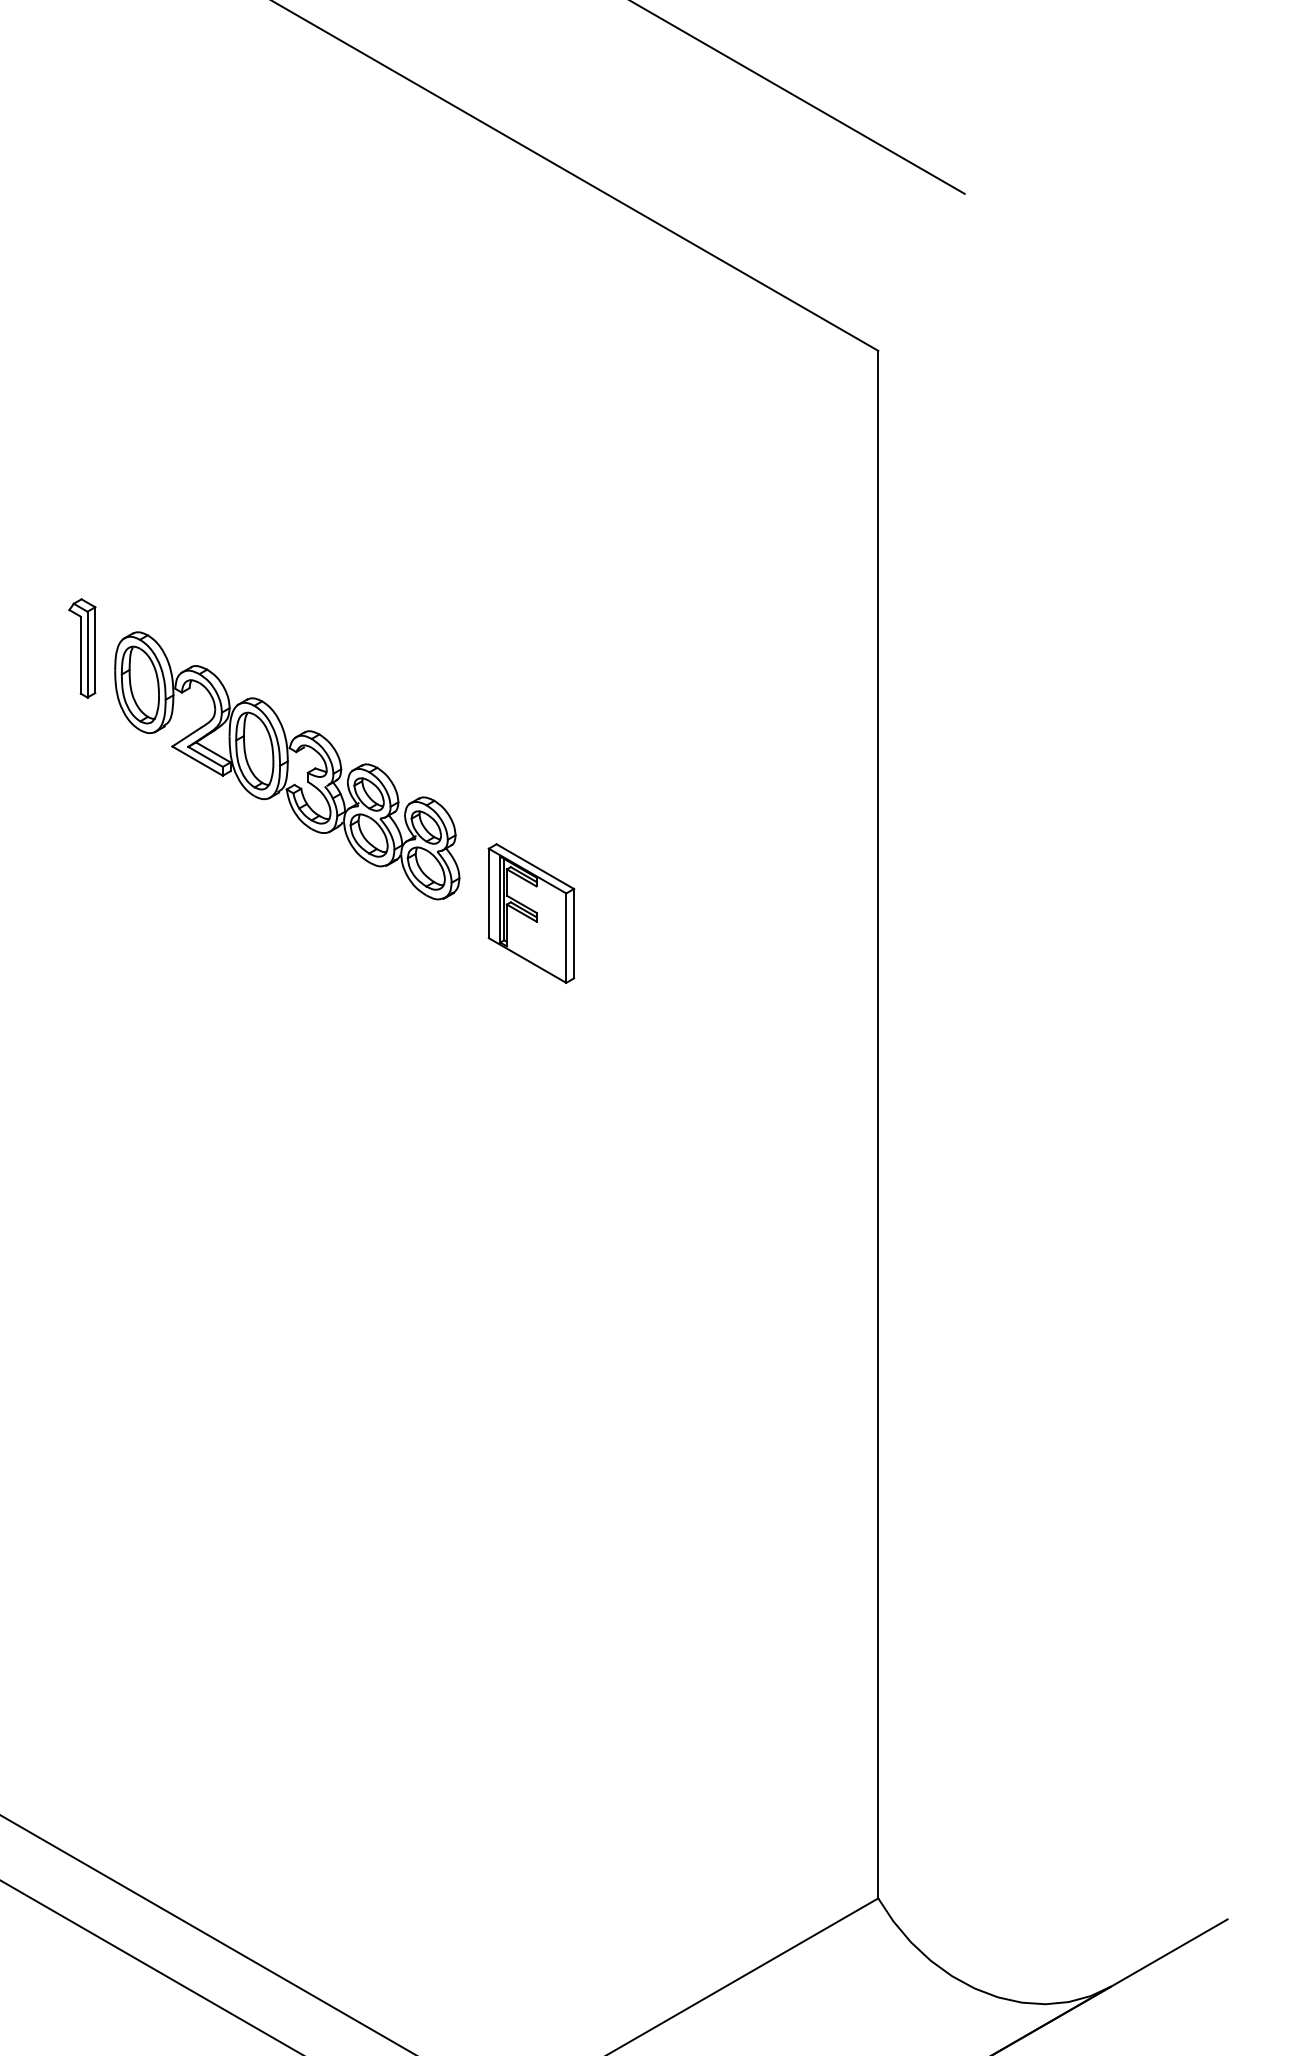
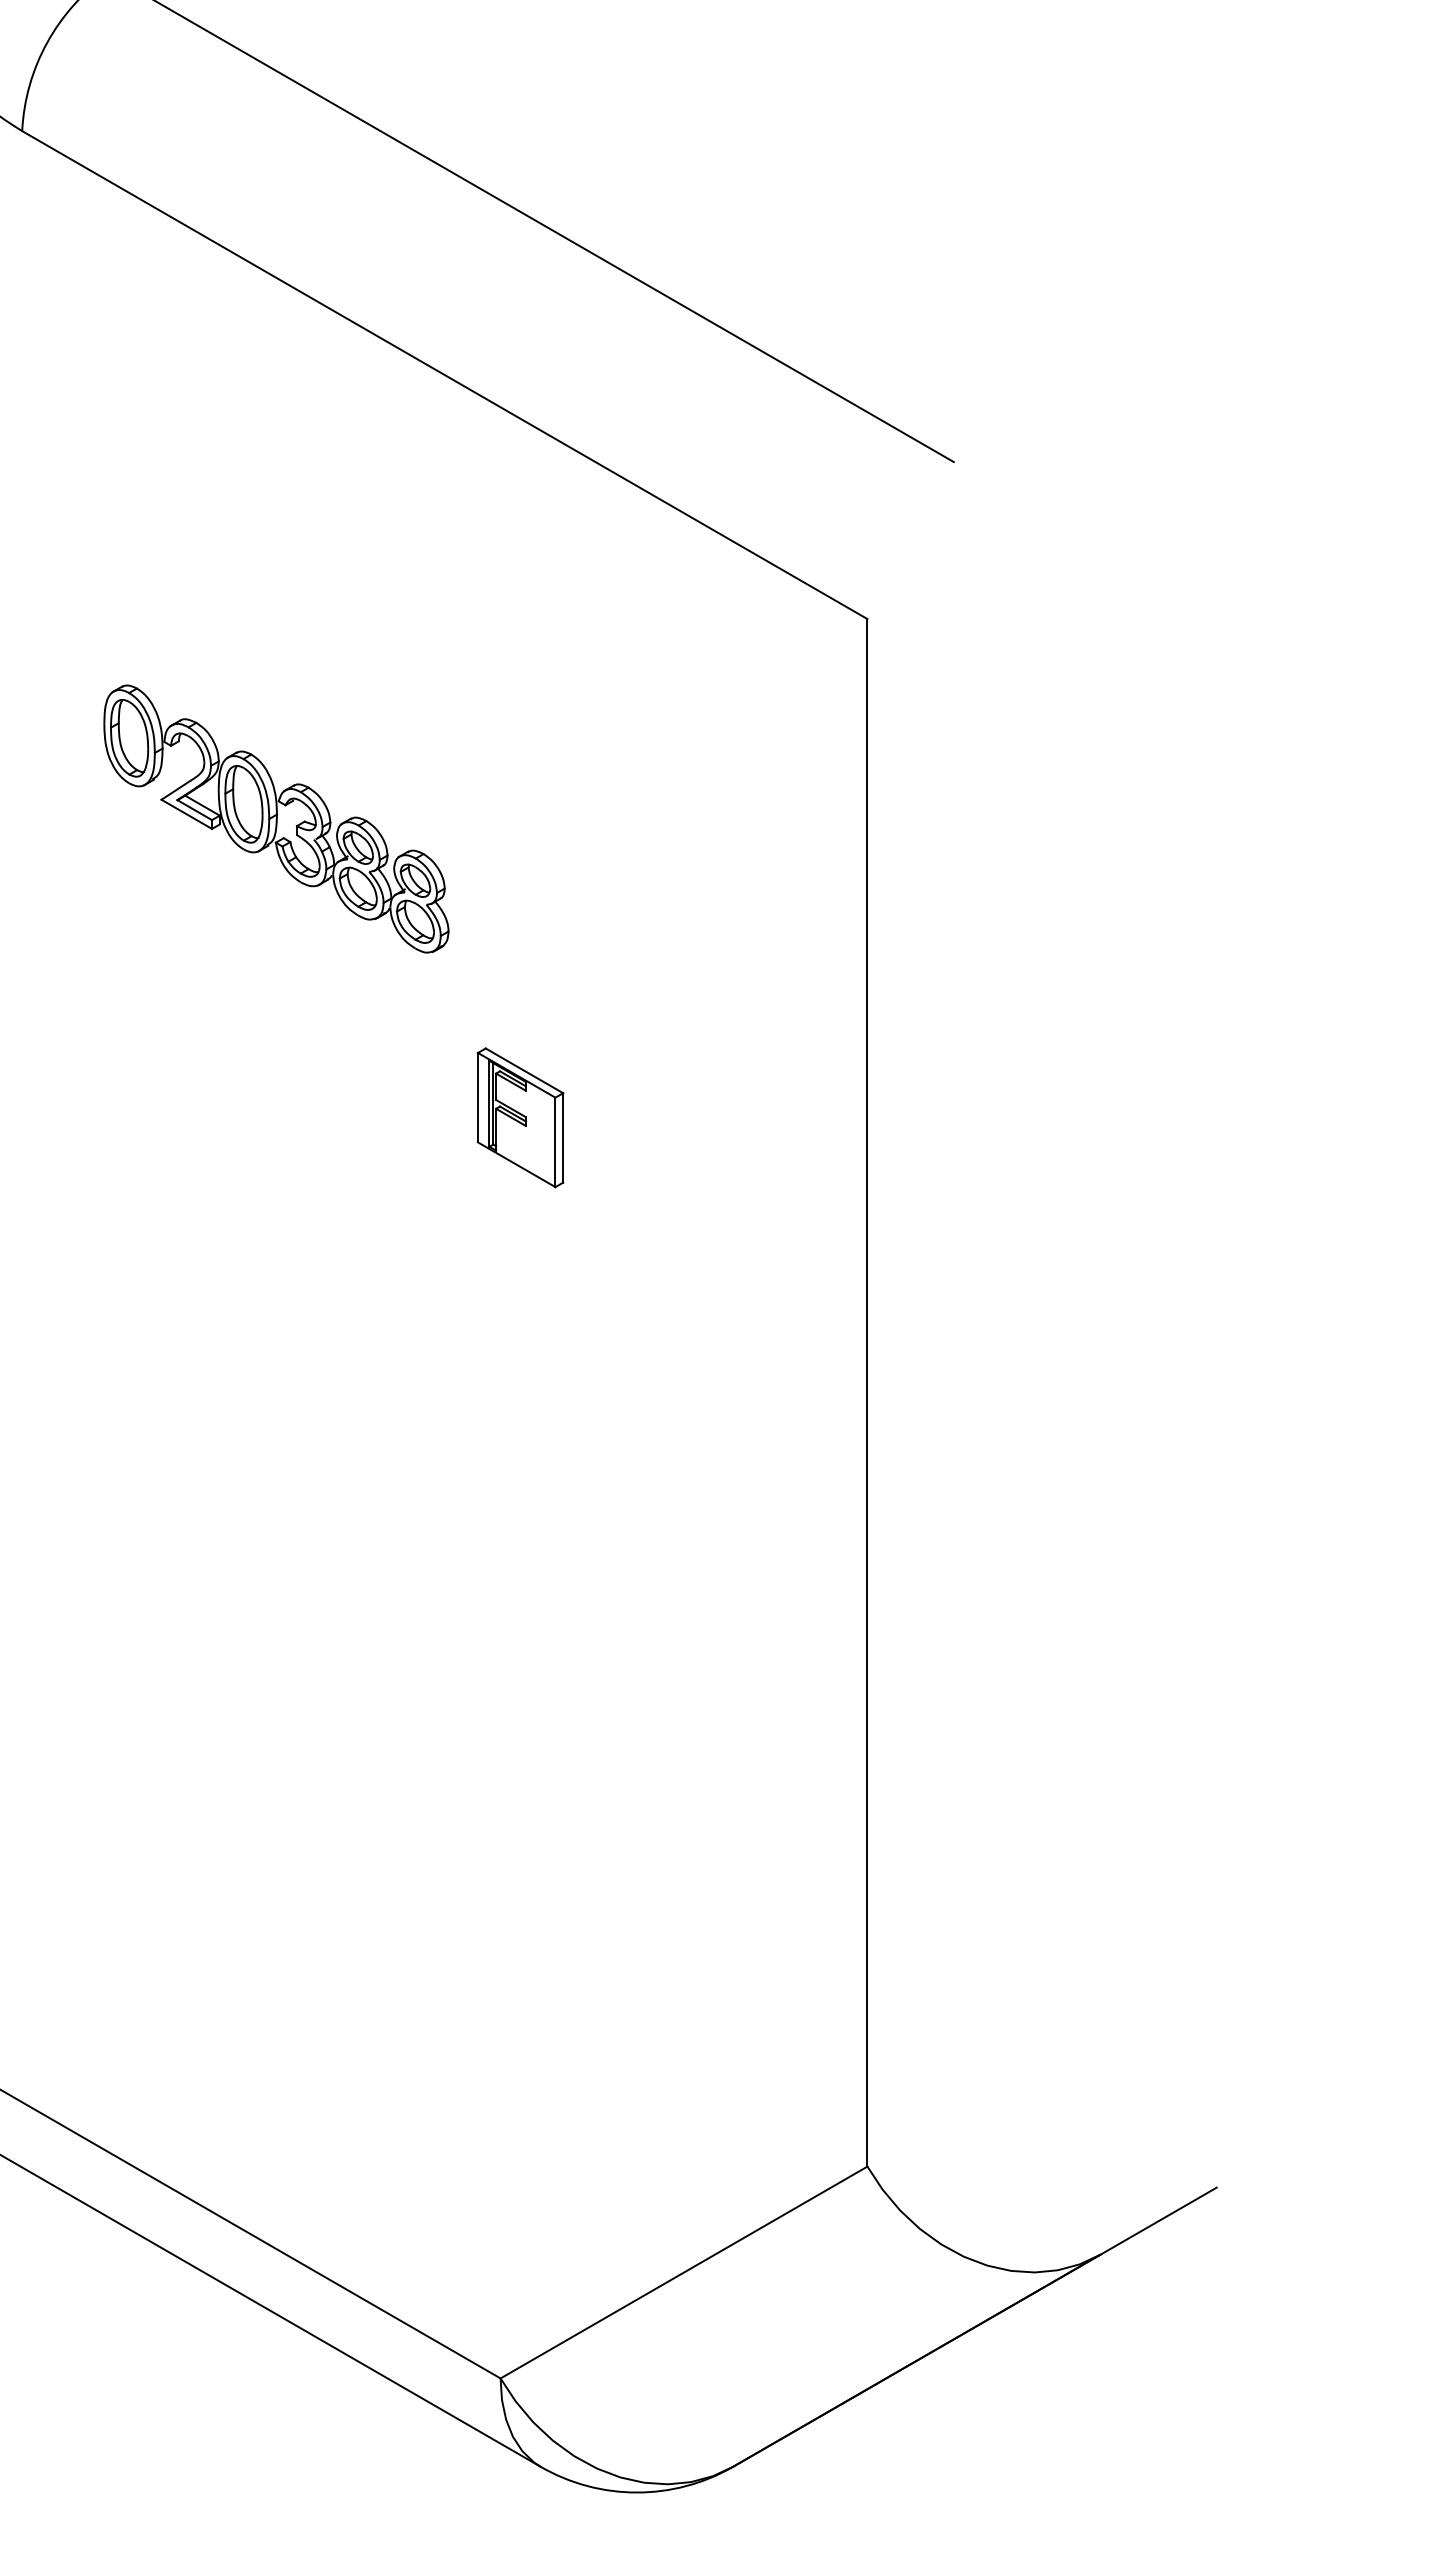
part: (82, 648) -> (71, 916), removed
part: (287, 765) -> (276, 818), moved
part: (531, 913) -> (520, 1117), moved

